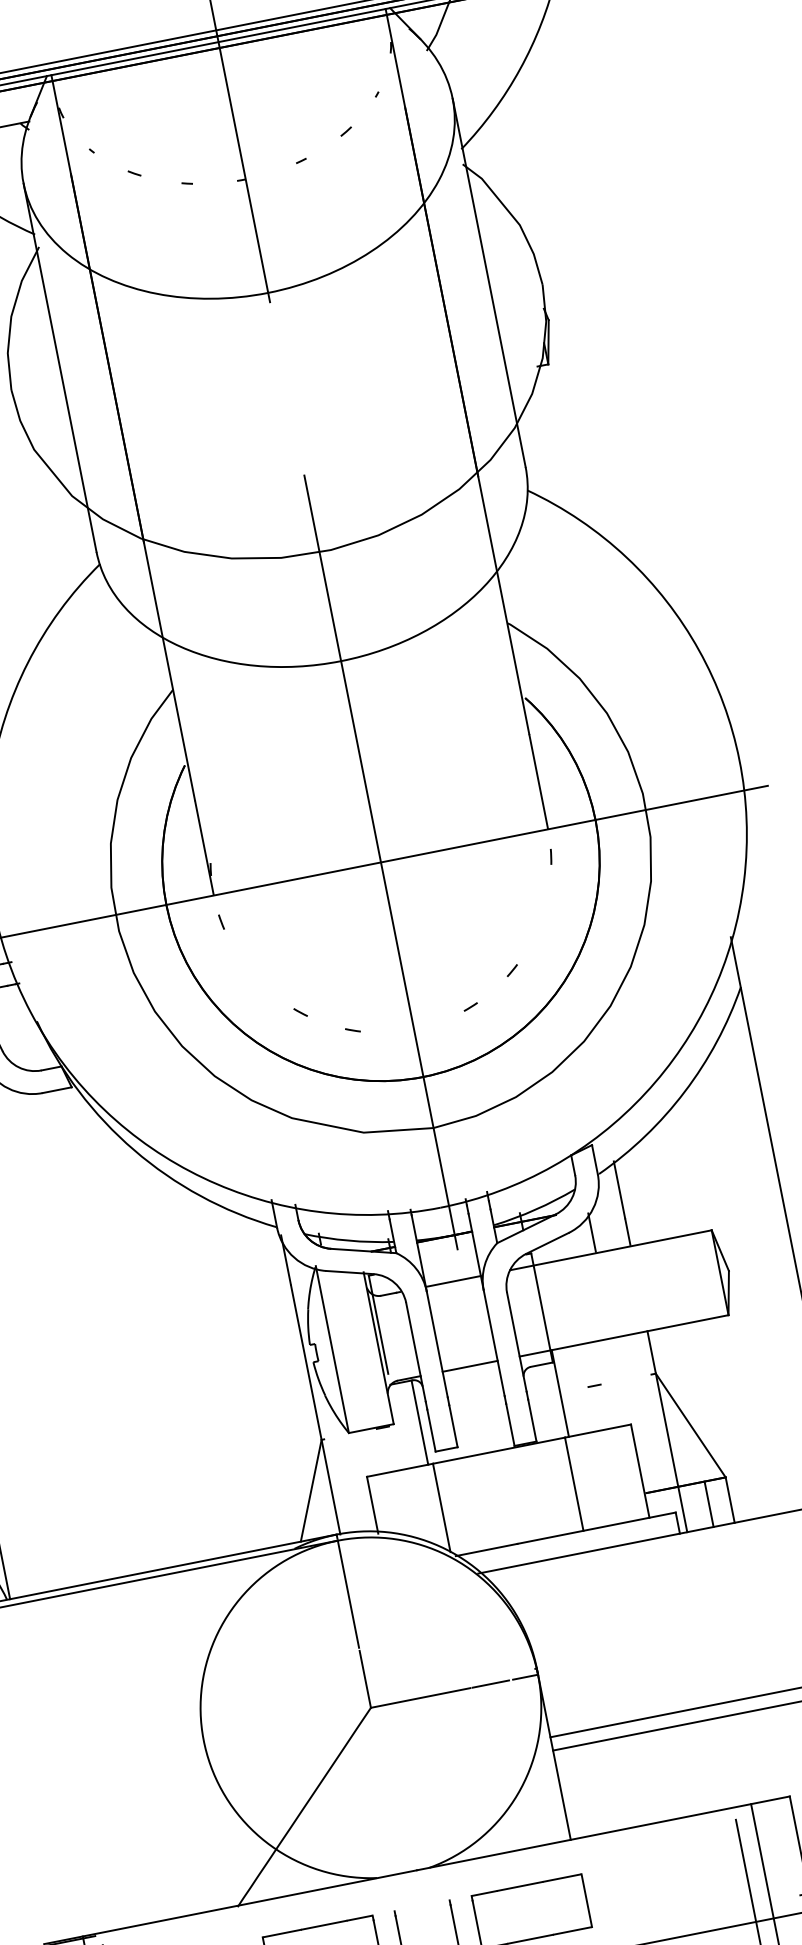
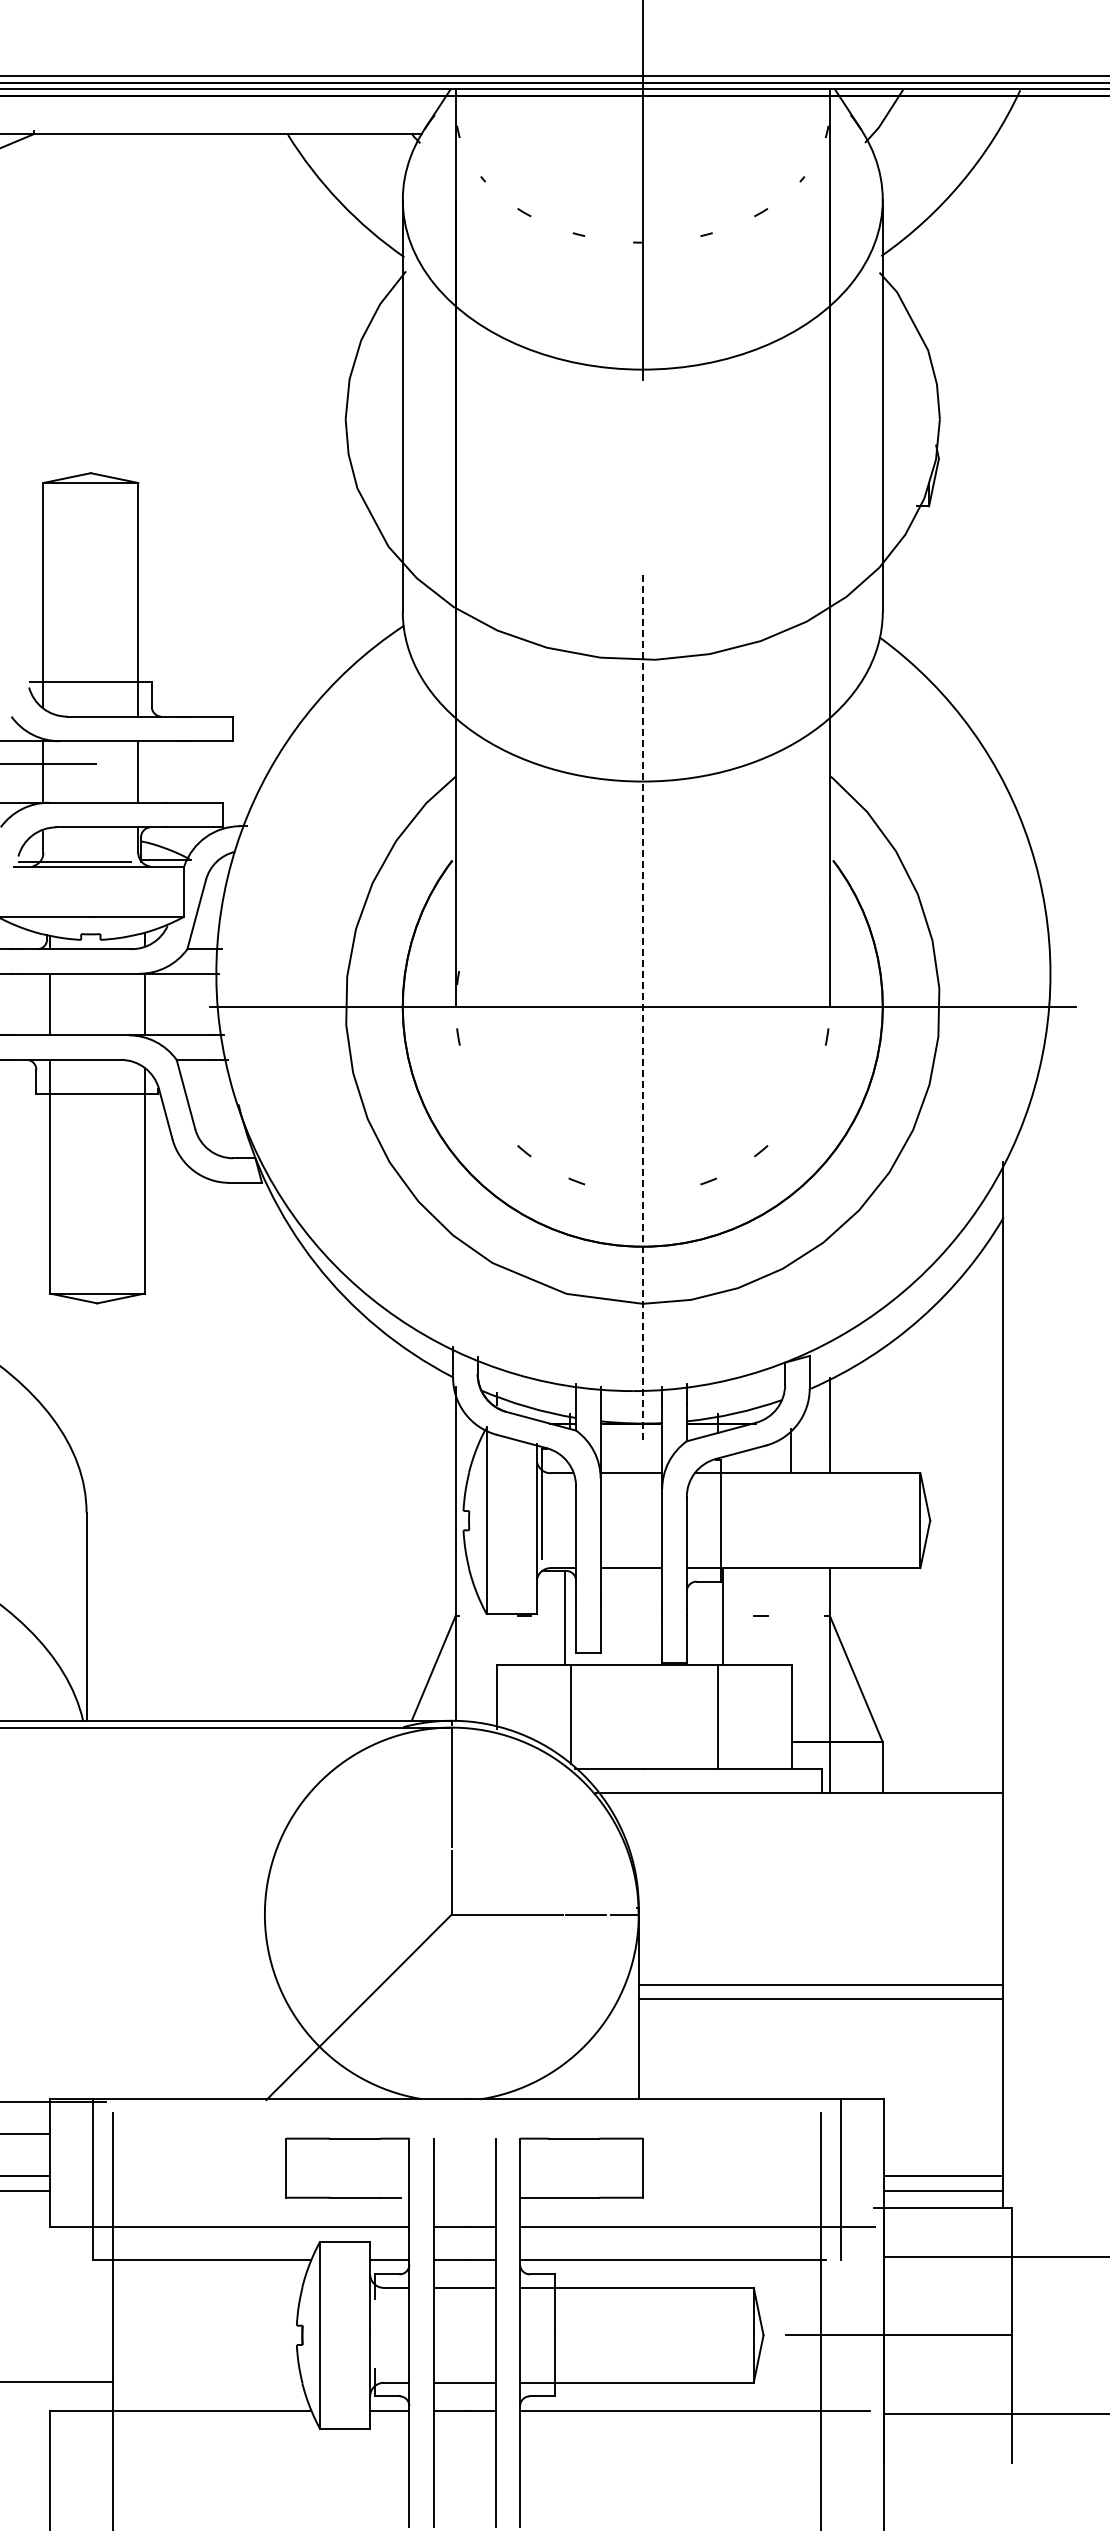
line: (380, 862) -> (642, 1006), solid -> dashed
line: (709, 1504) -> (859, 1767), removed

